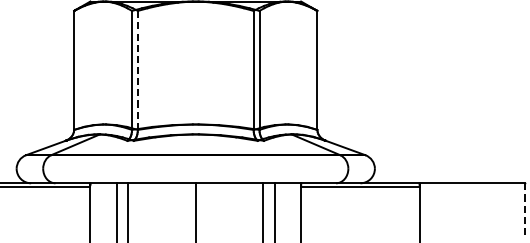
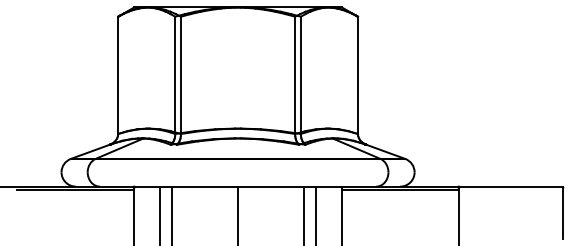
line: (138, 70) -> (181, 75), dashed -> solid
line: (524, 209) -> (562, 212), dashed -> solid

